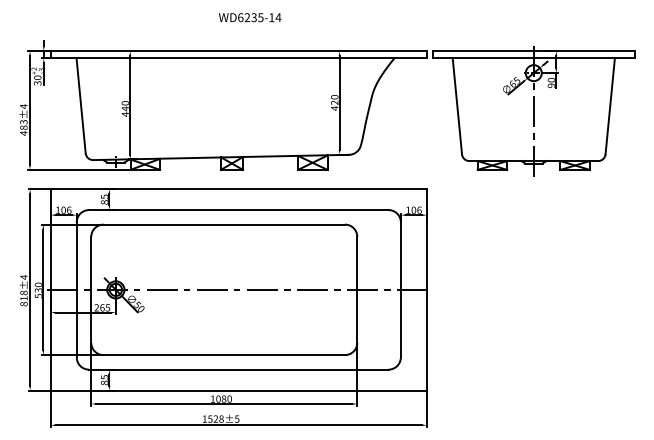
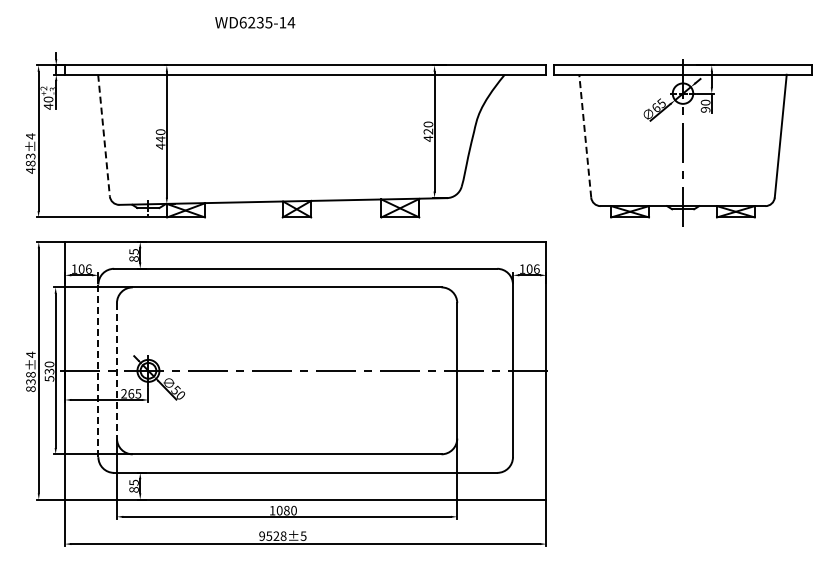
text: (250, 17) -> (255, 22), moved
text: (37, 83) -> (48, 106), 30 -> 40
line: (81, 106) -> (104, 136), solid -> dashed
line: (457, 106) -> (585, 136), solid -> dashed
line: (90, 289) -> (116, 370), solid -> dashed
line: (76, 290) -> (98, 371), solid -> dashed
text: (23, 298) -> (30, 381), 818±4 -> 838±4
text: (204, 418) -> (261, 535), 1528±5 -> 9528±5

